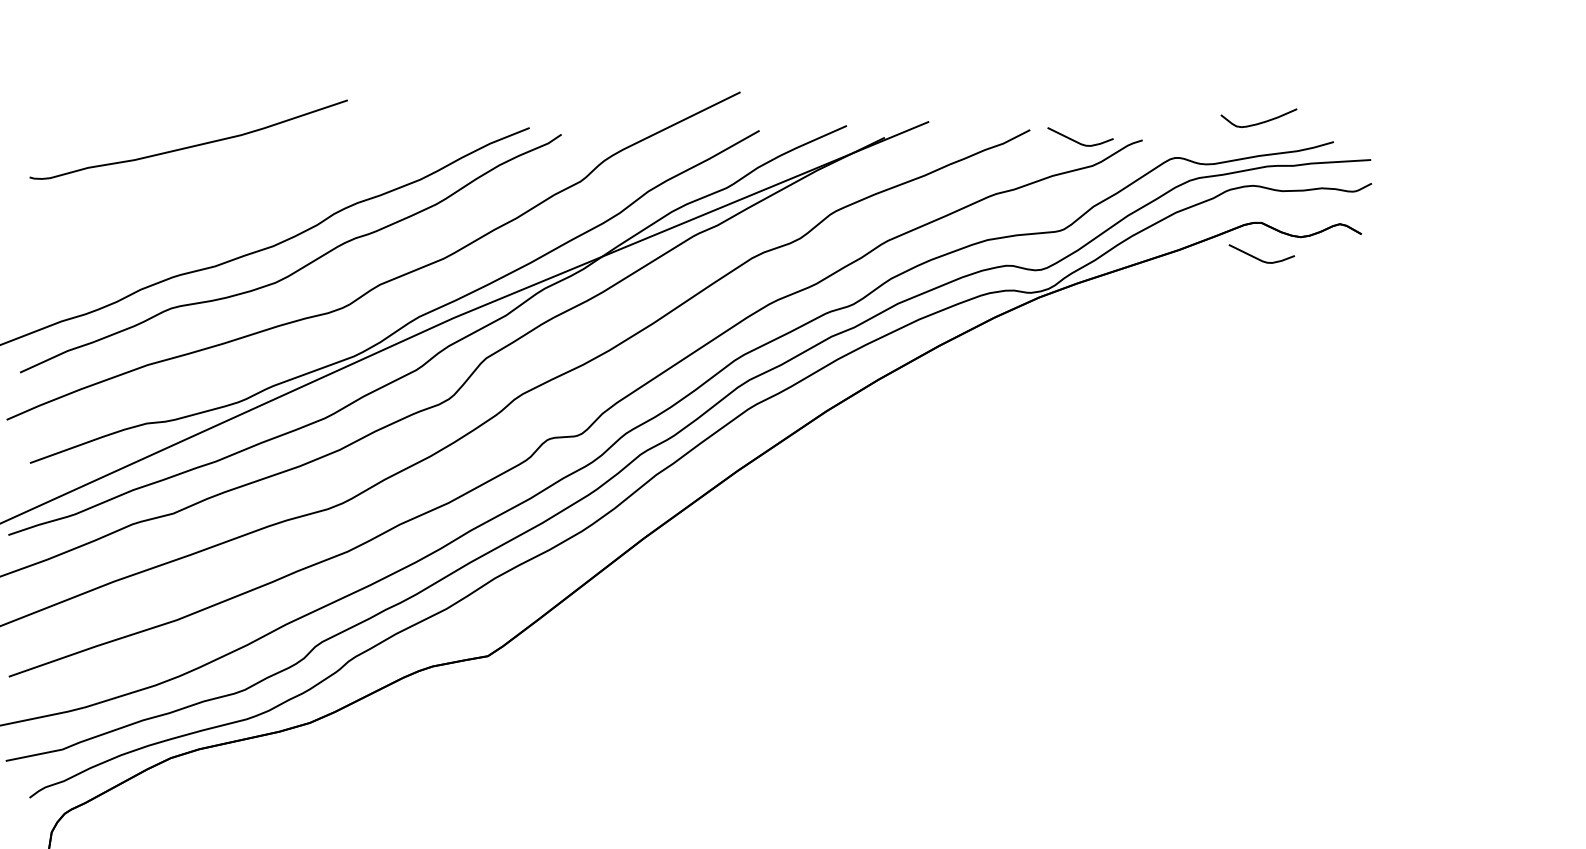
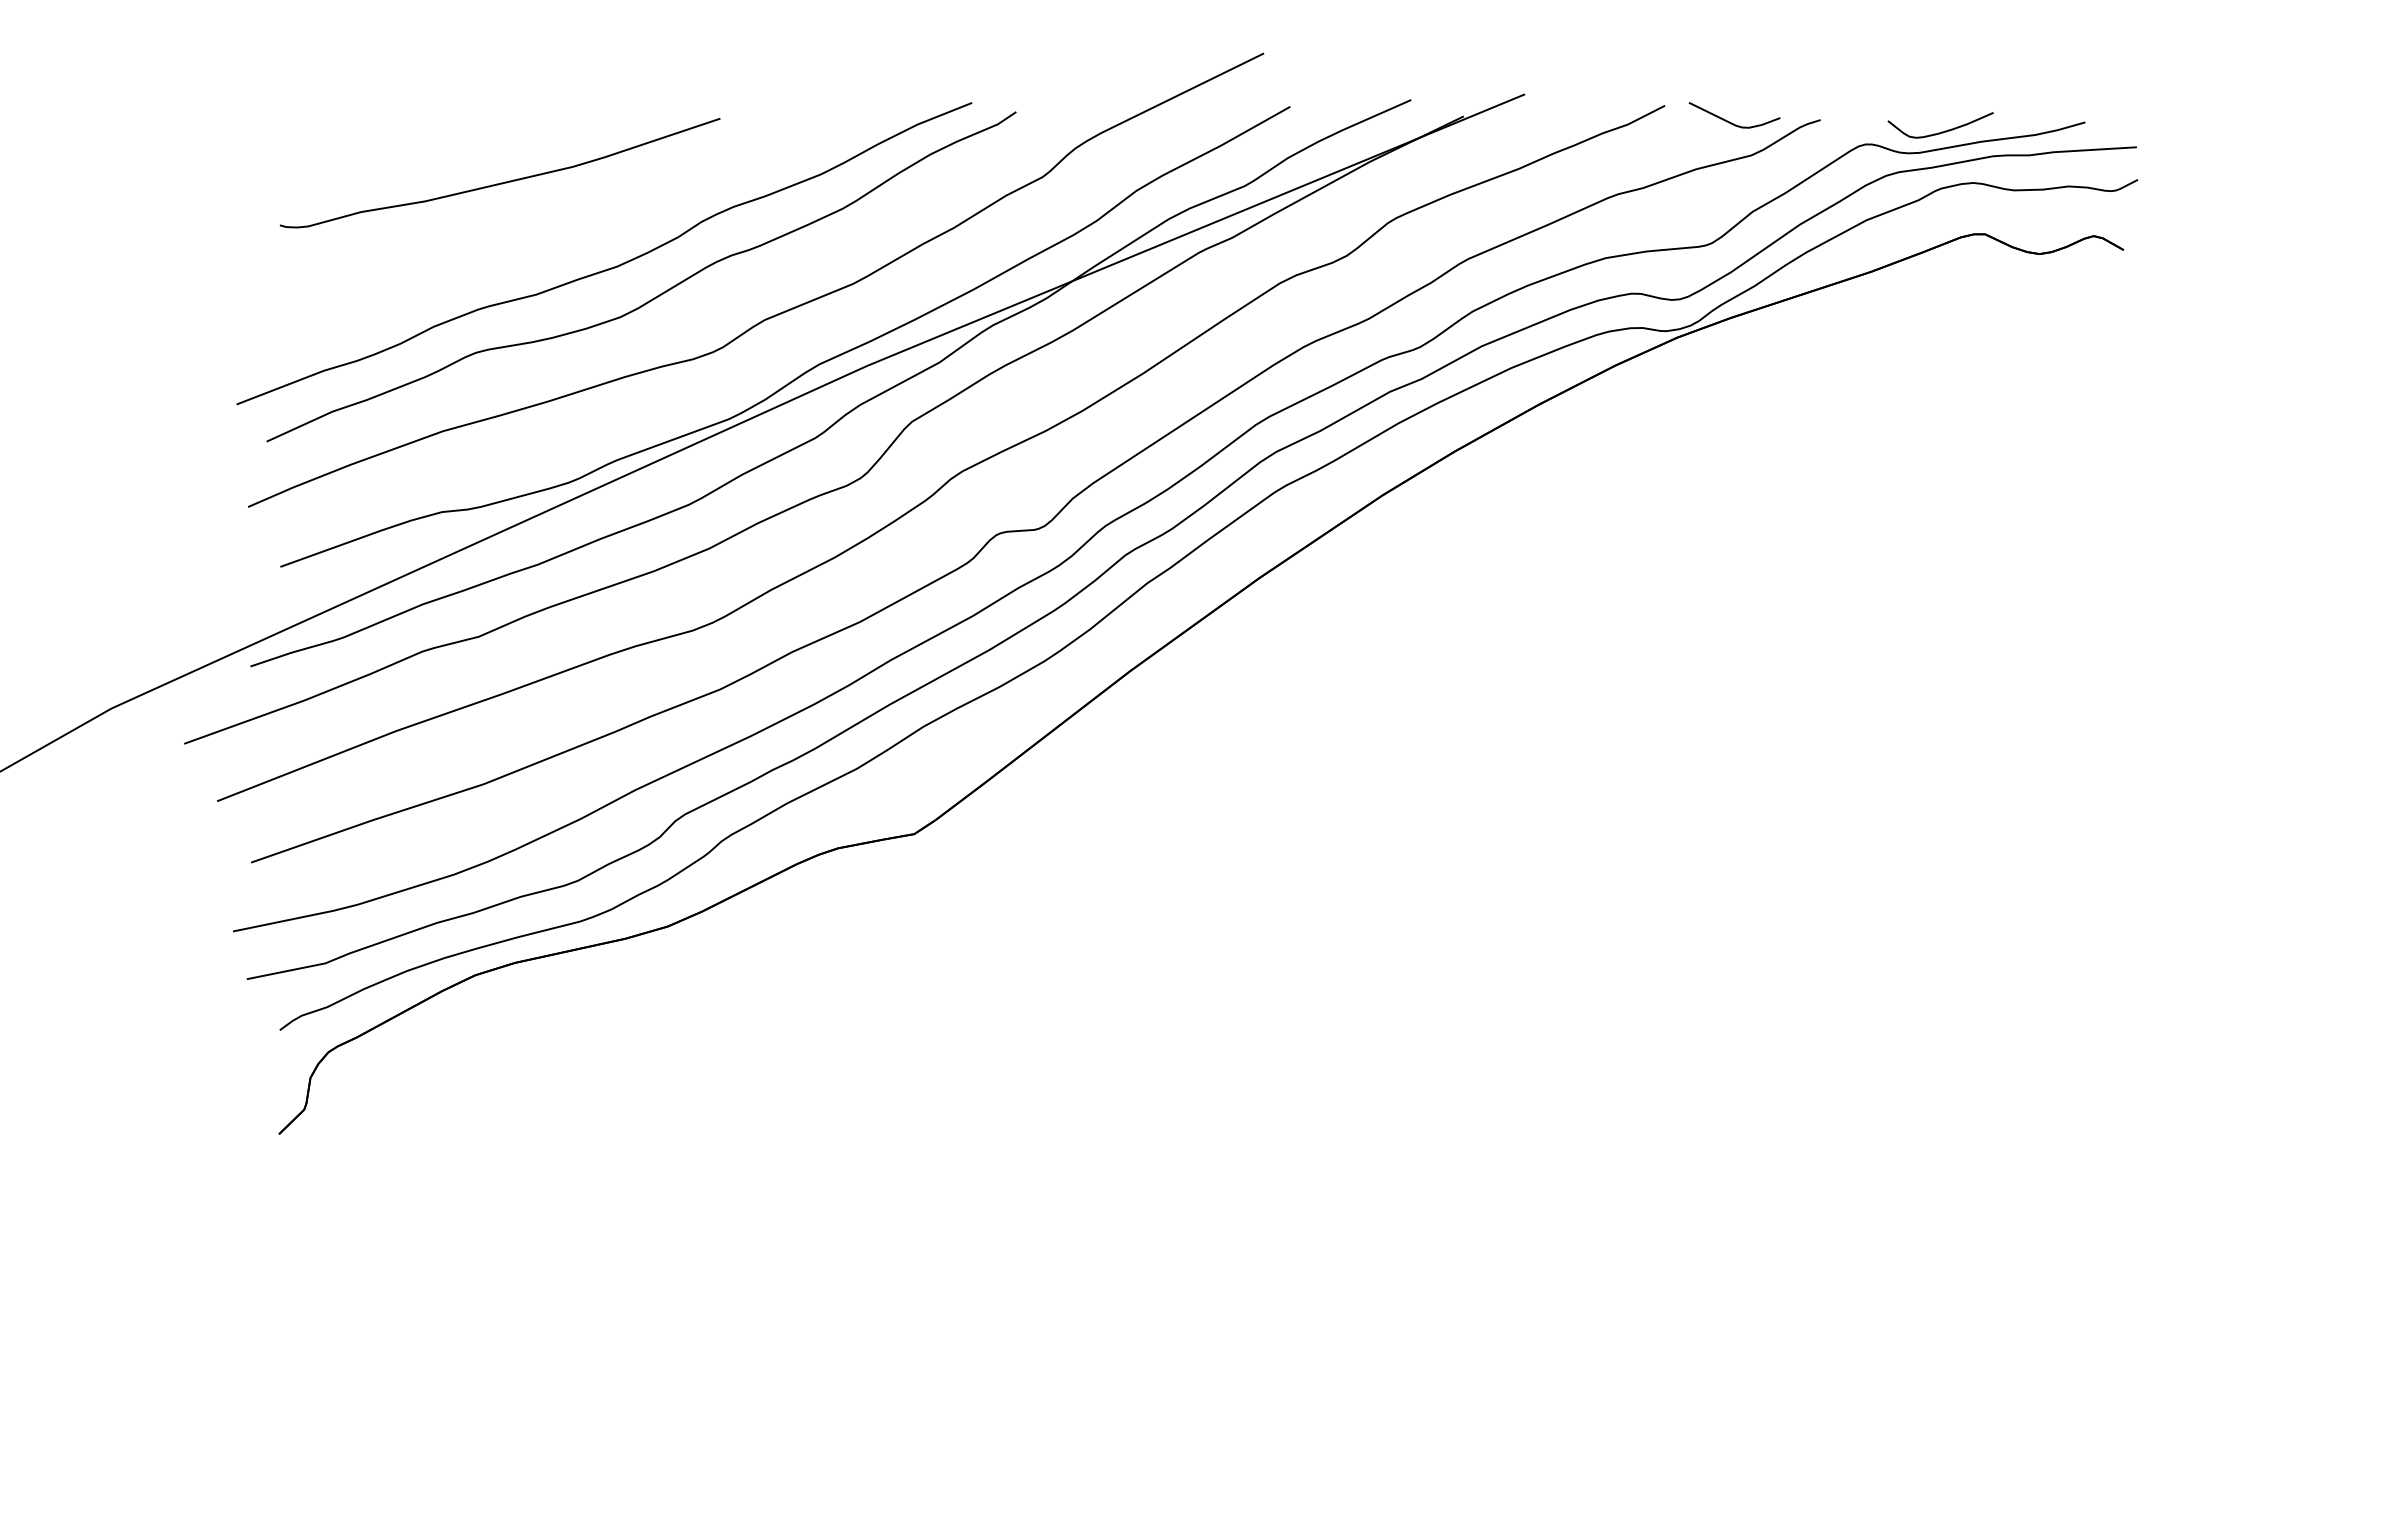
curve: (1259, 122) -> (1941, 131), moved
curve: (188, 146) -> (500, 182), moved
curve: (1259, 259) -> (1982, 284), removed

